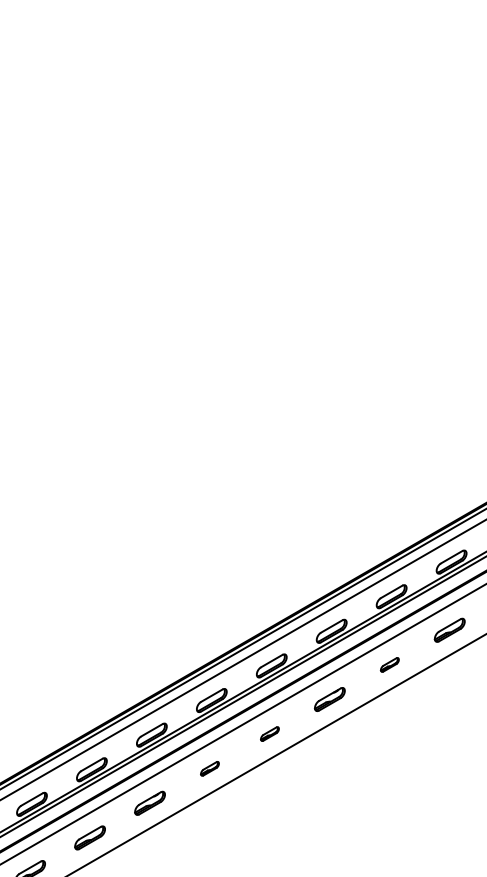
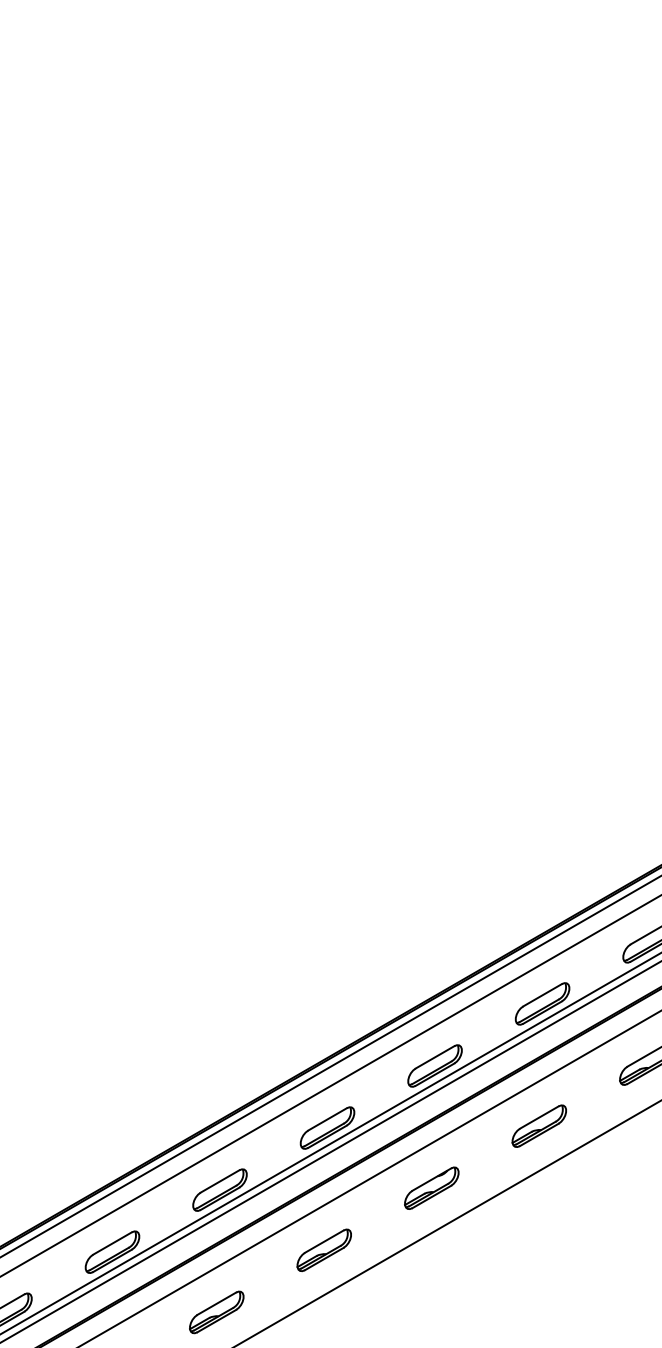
part: (389, 664) -> (538, 1125), size x1.67
part: (269, 733) -> (323, 1249), size x1.67
part: (209, 768) -> (215, 1311), size x1.67

